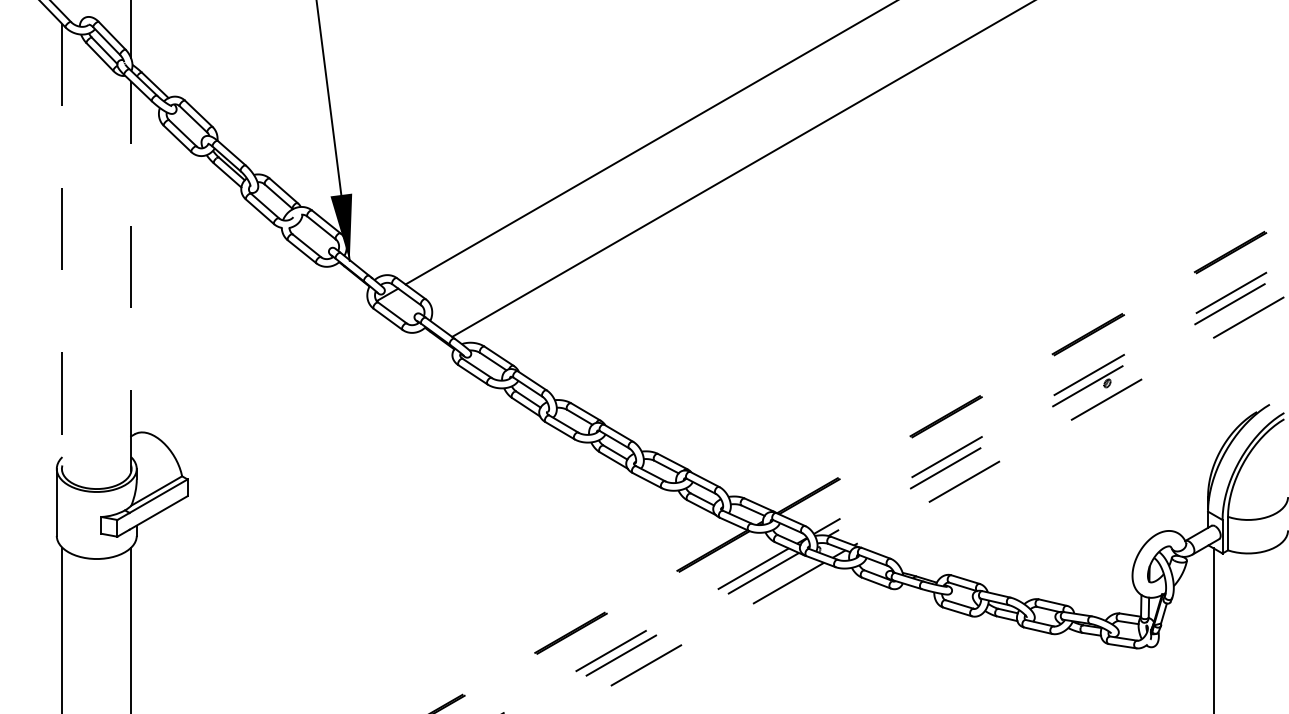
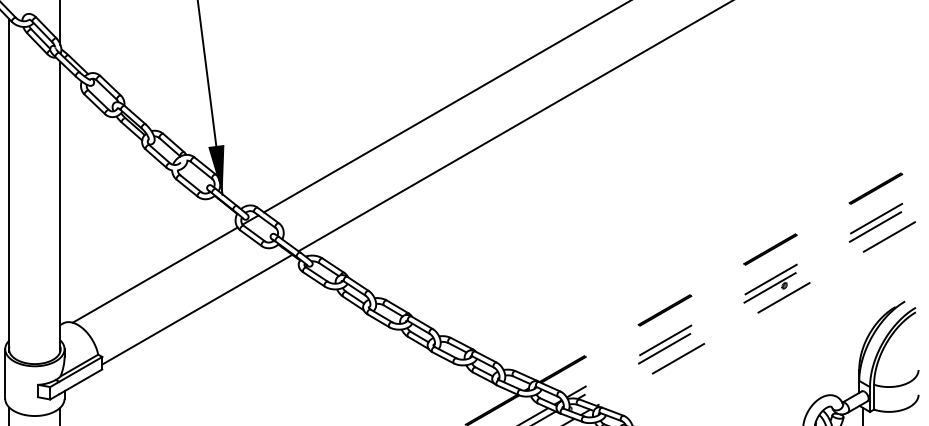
line: (62, 248) -> (9, 185), dashed -> solid
line: (131, 276) -> (60, 206), dashed -> solid
line: (258, 368) -> (154, 274), added
line: (315, 415) -> (197, 309), added

